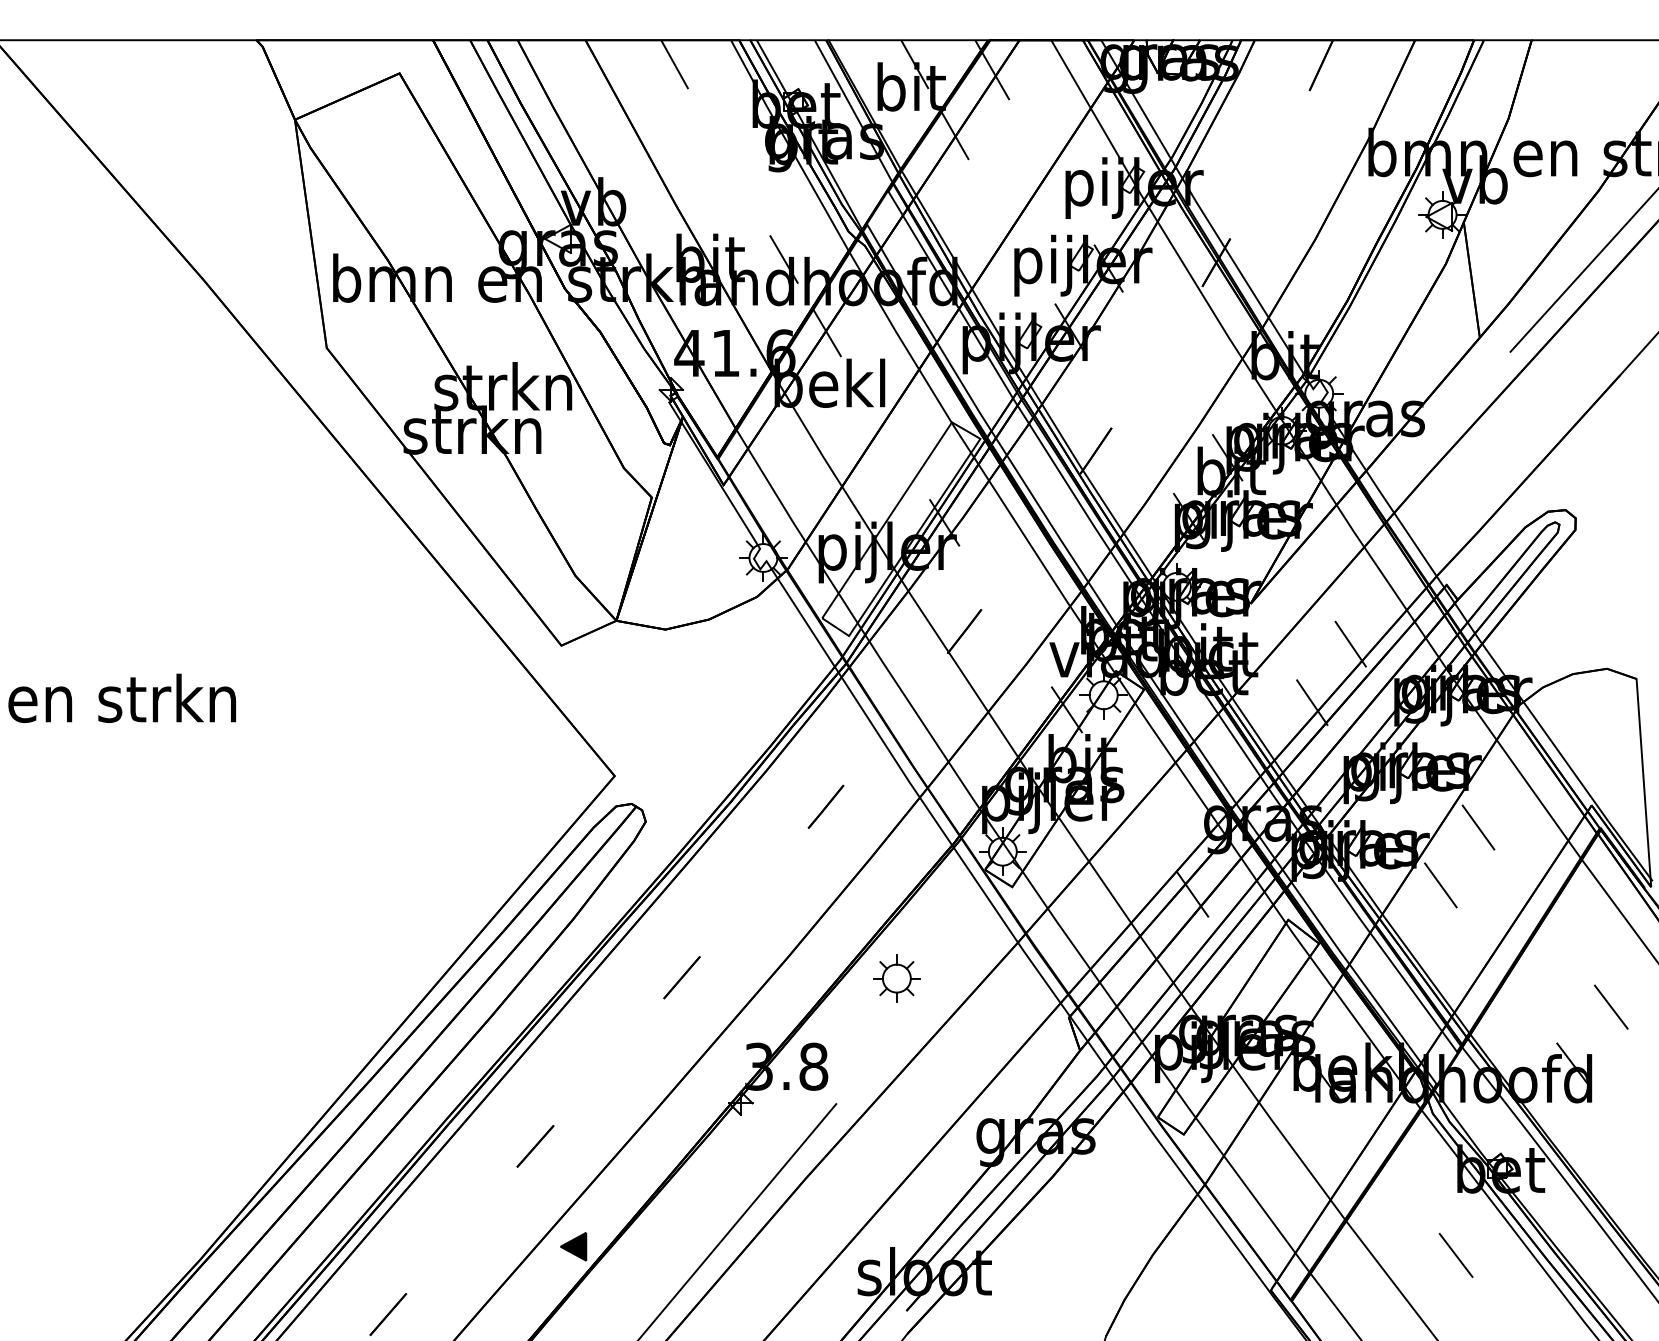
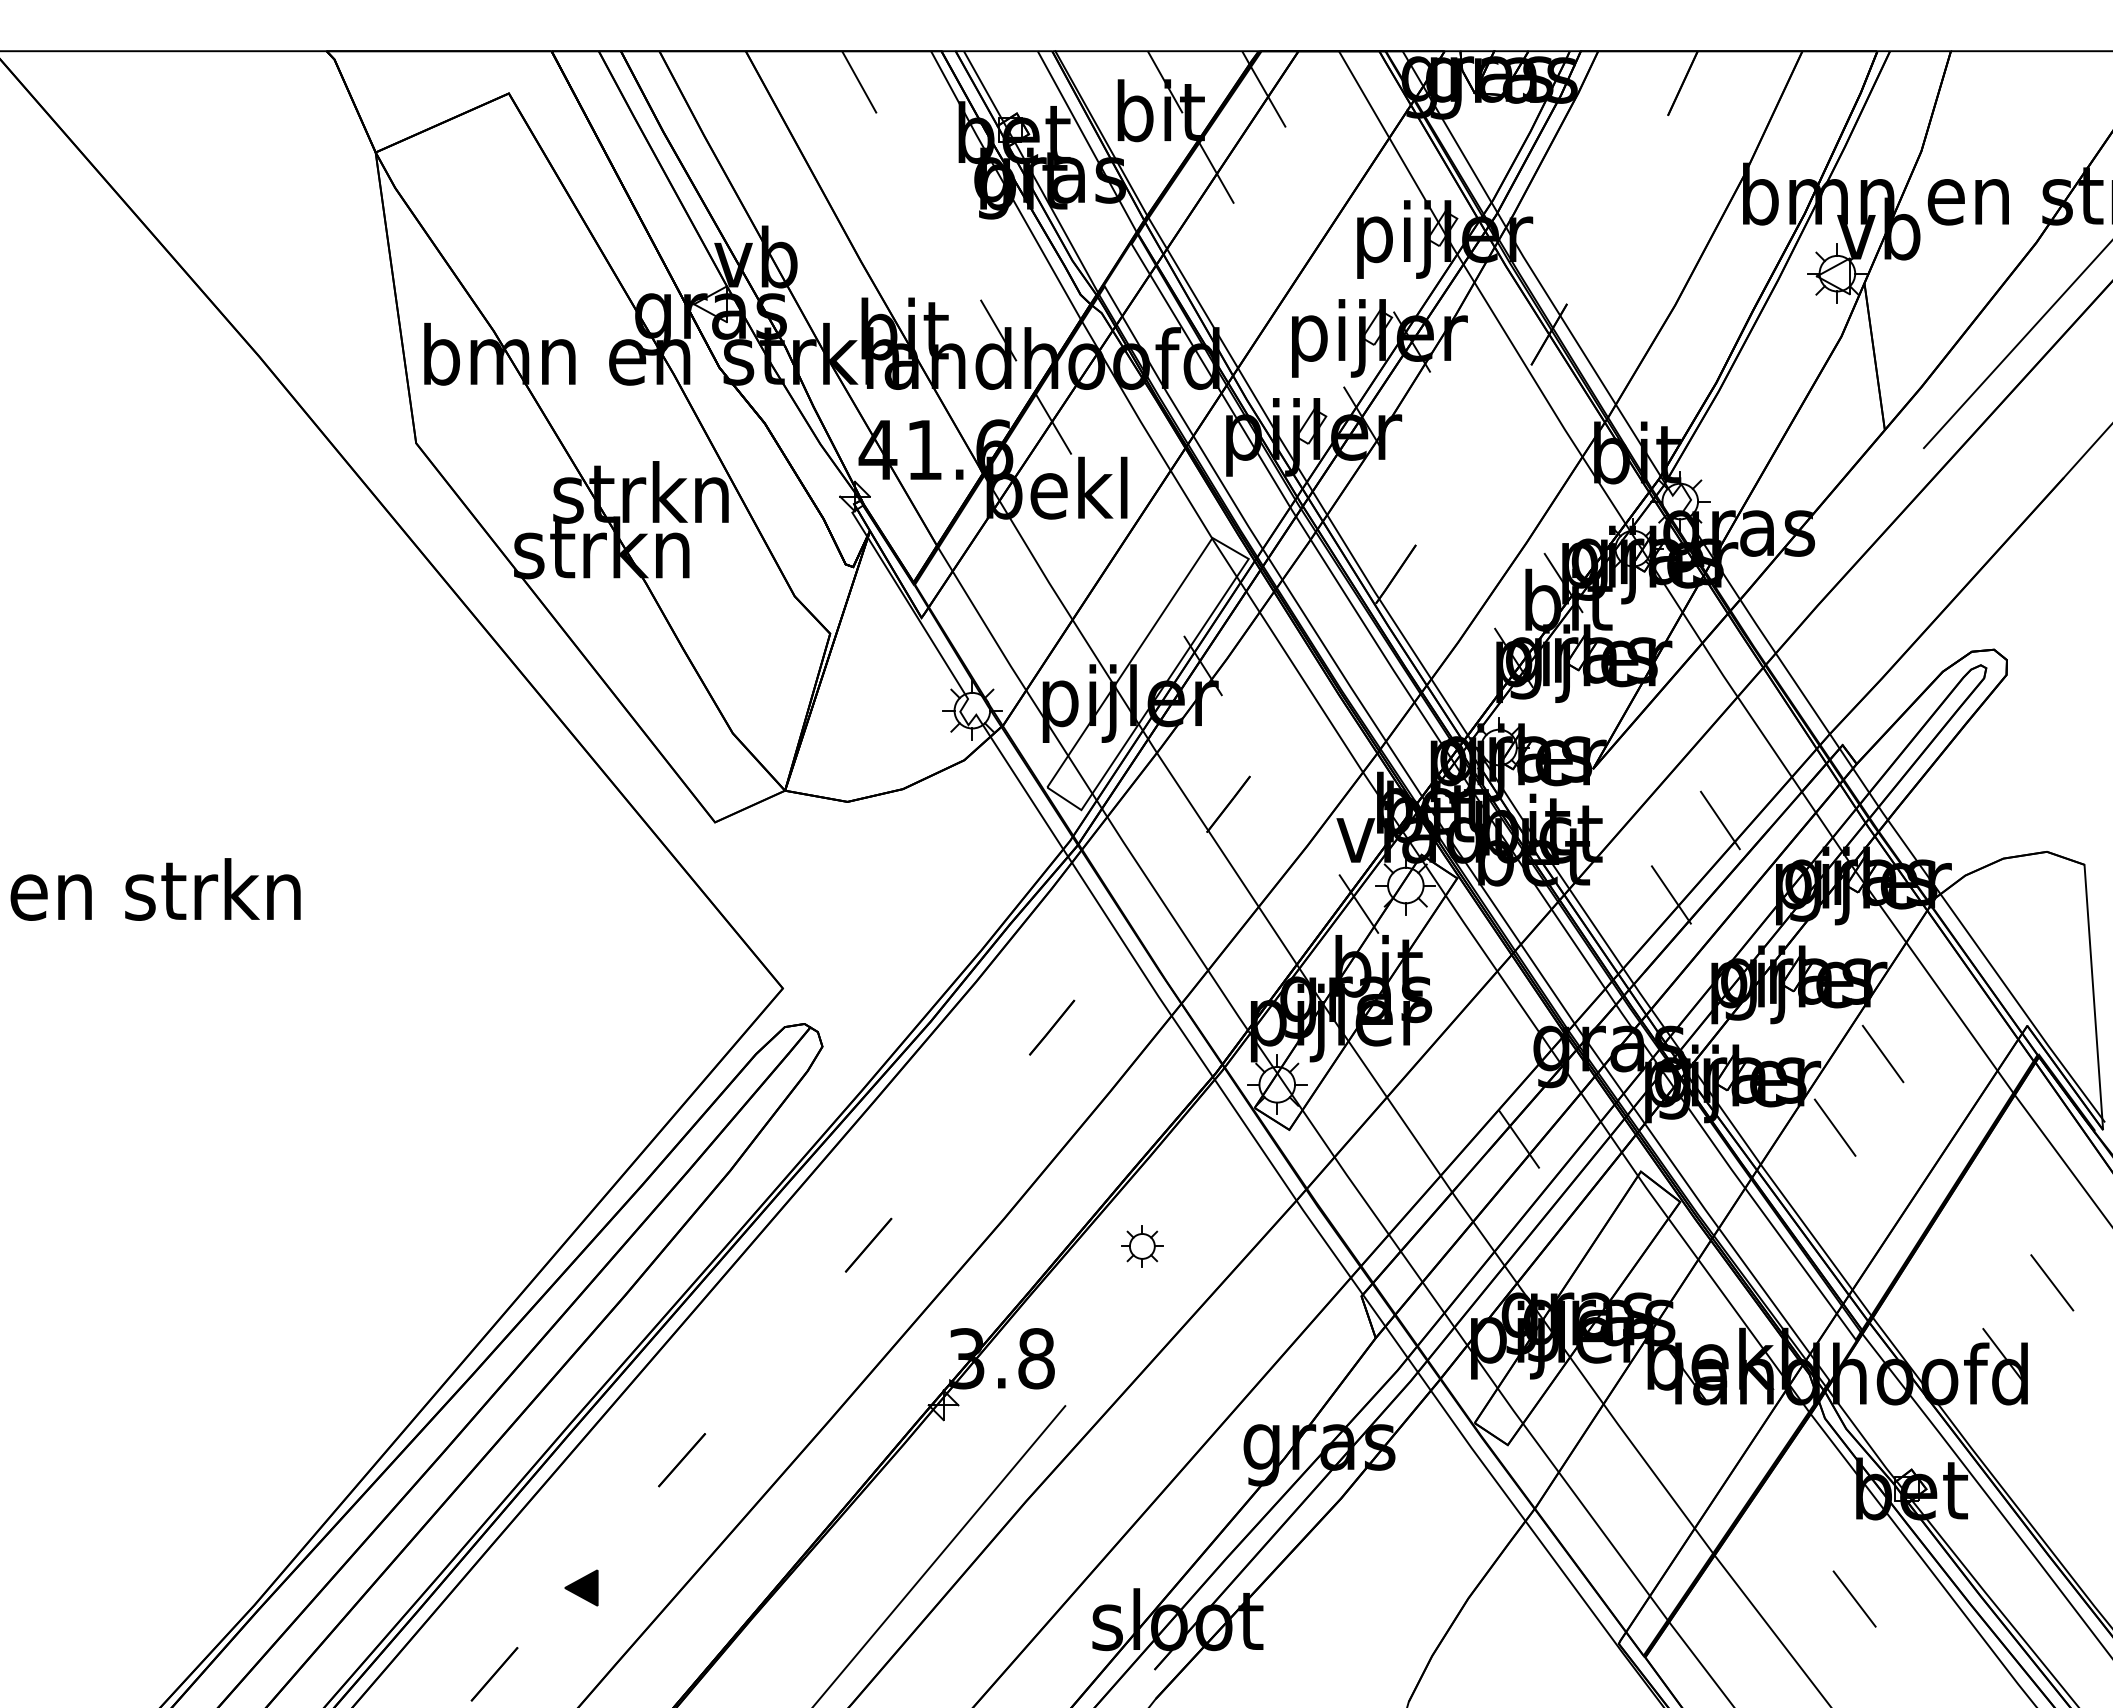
part: (897, 978) -> (1142, 1246), size x0.7
part: (573, 1246) -> (581, 1587), moved

